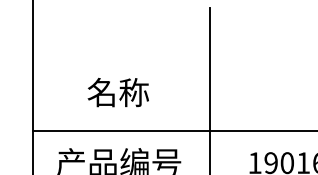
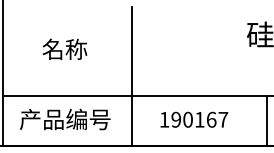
text: (117, 91) -> (64, 48), moved

